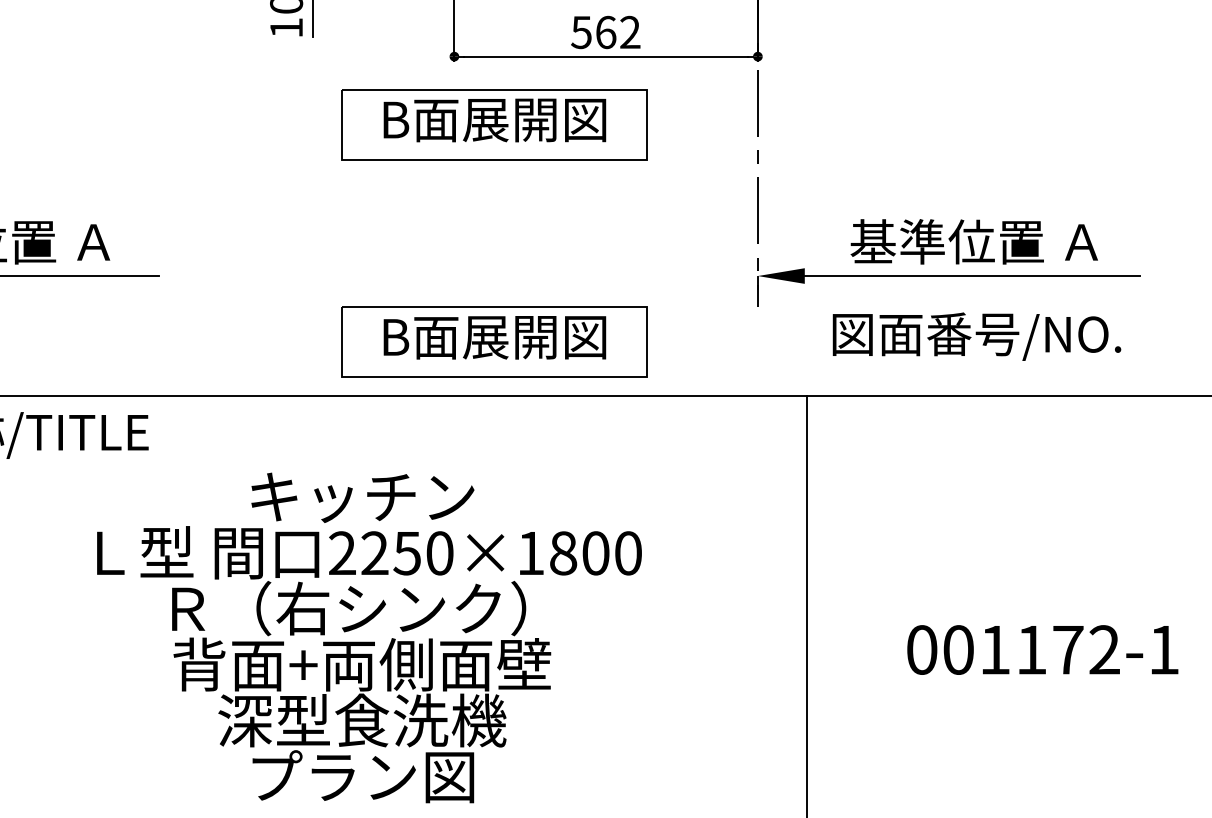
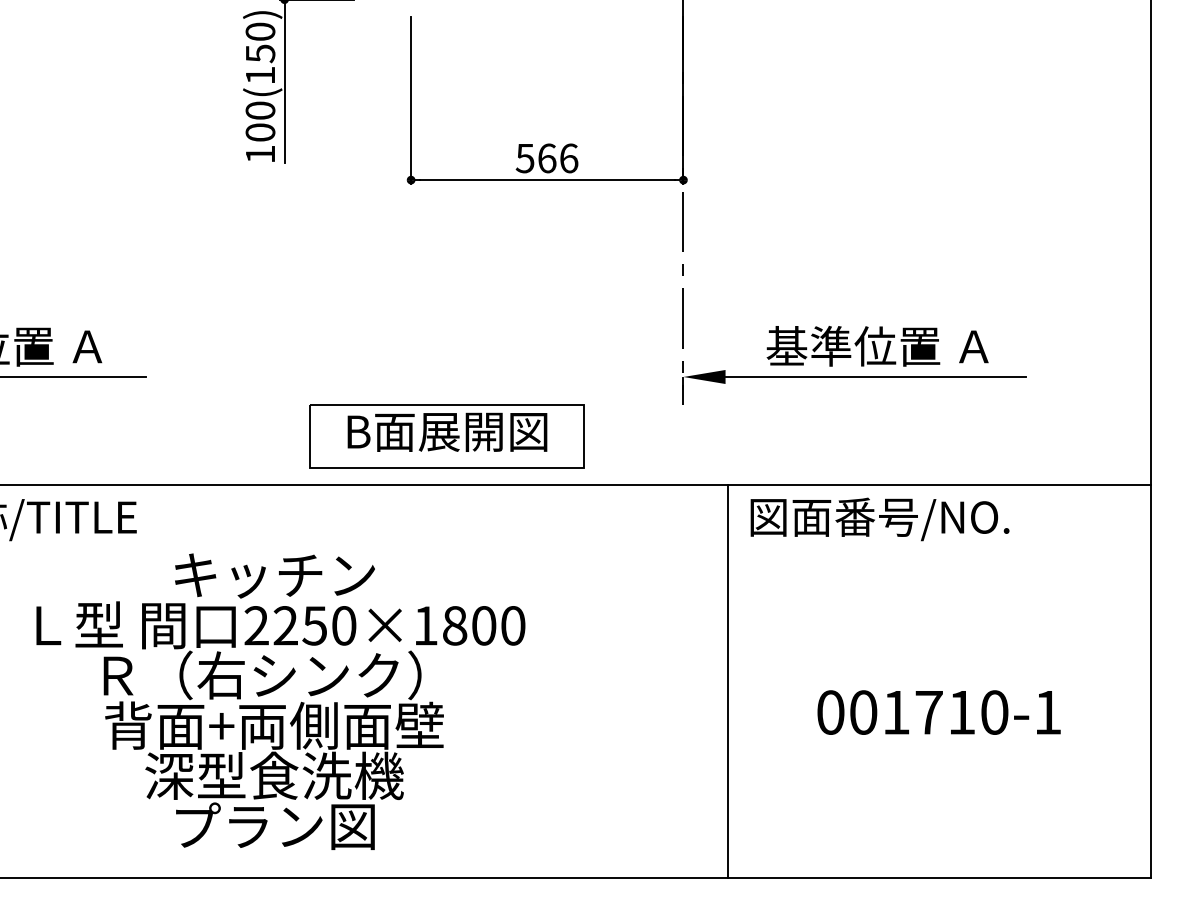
text: (630, 32) -> (569, 158), 562 -> 566
part: (493, 125) -> (446, 241), removed
text: (976, 336) -> (879, 519), moved
text: (369, 637) -> (280, 701), moved
text: (1067, 649) -> (961, 712), 001172-1 -> 001710-1

